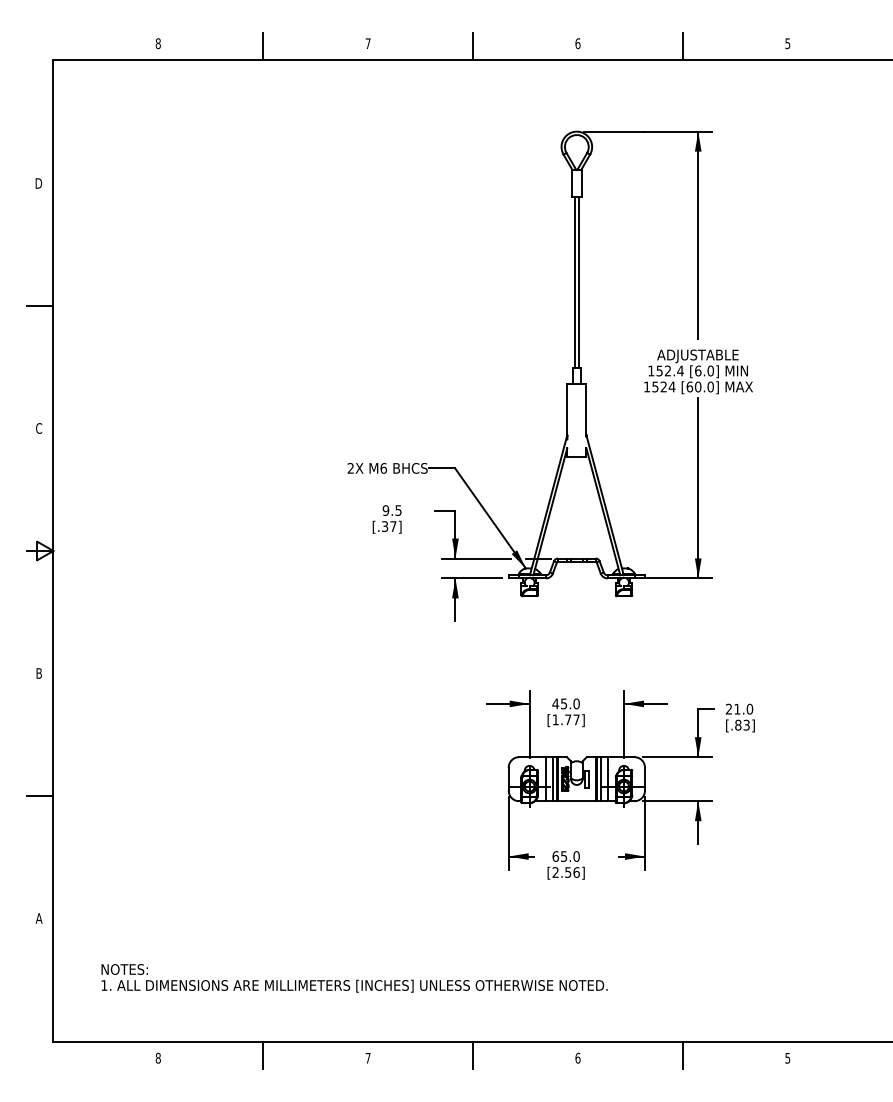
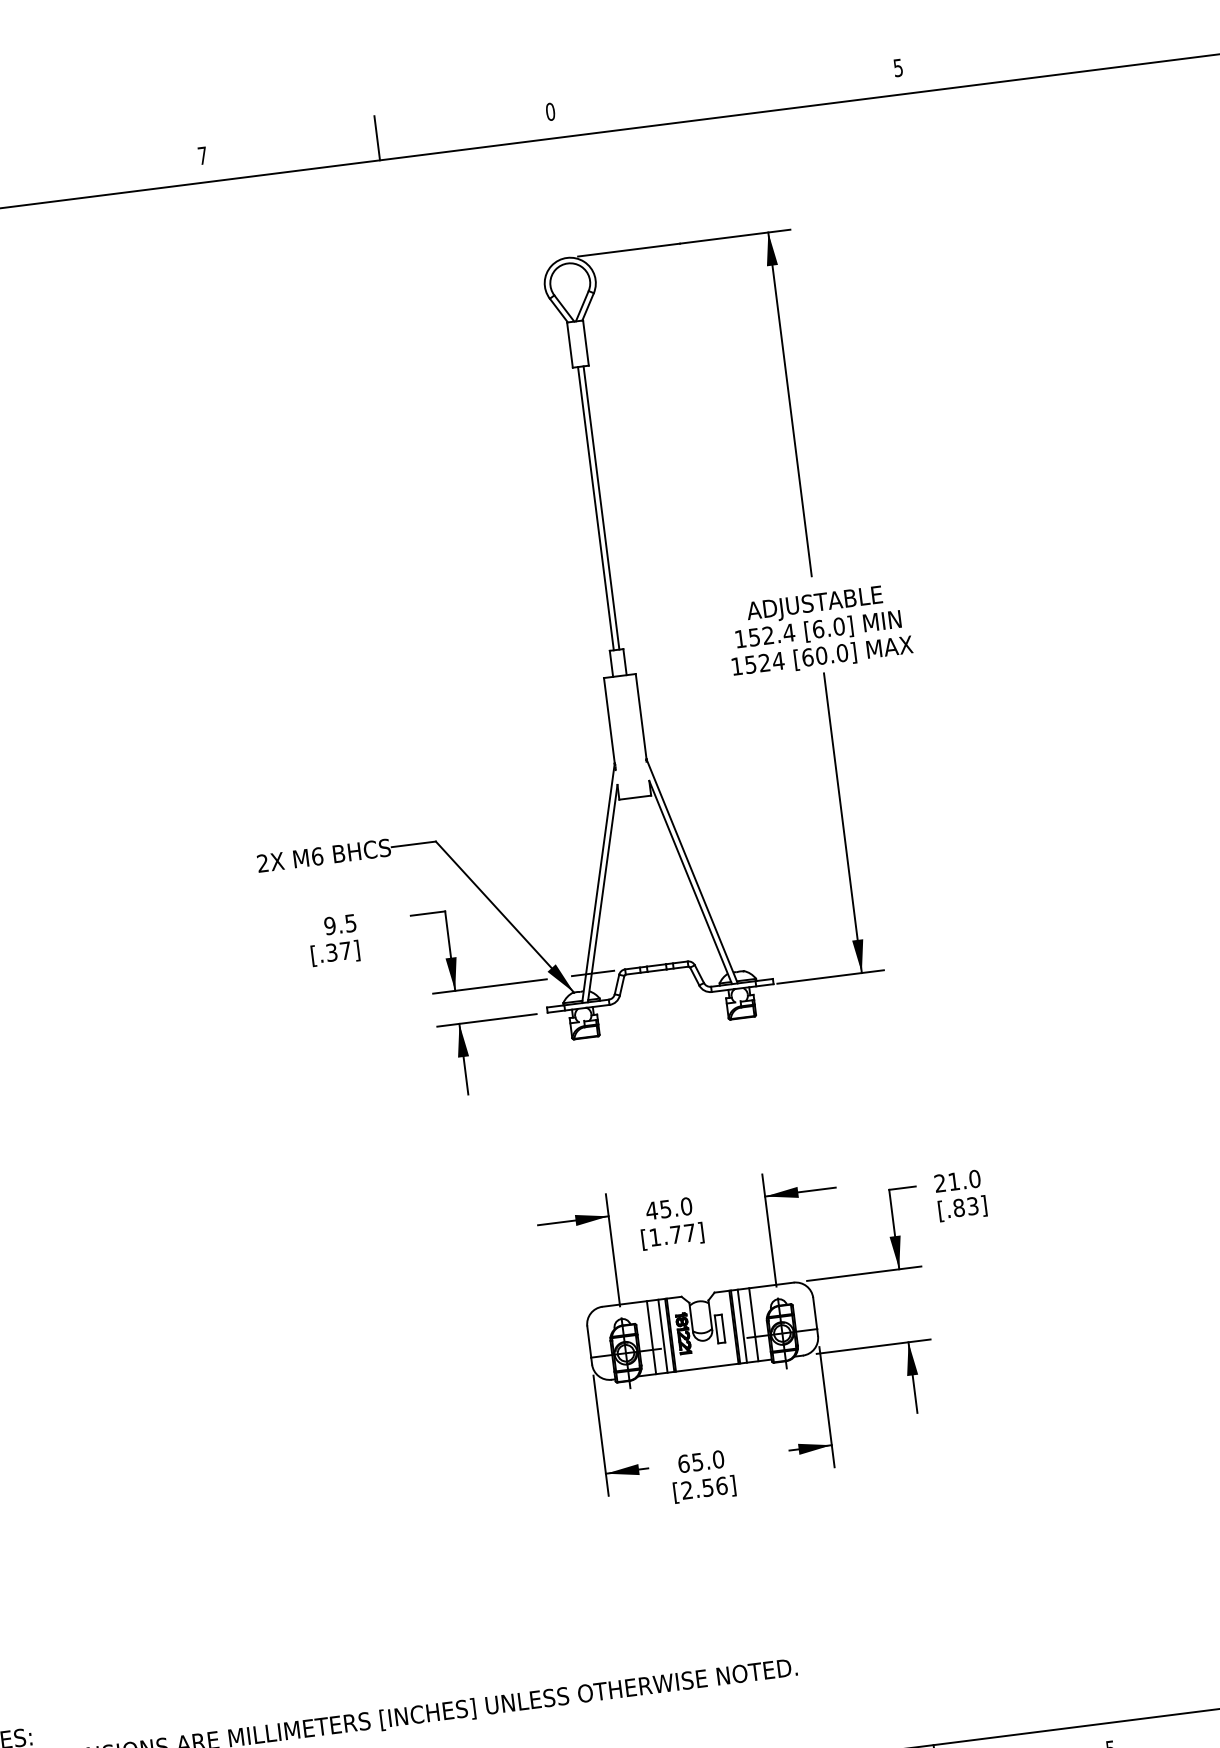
text: (577, 43) -> (549, 111), 6 -> 0
line: (263, 46) -> (29, 182), removed
line: (682, 46) -> (724, 94), removed

